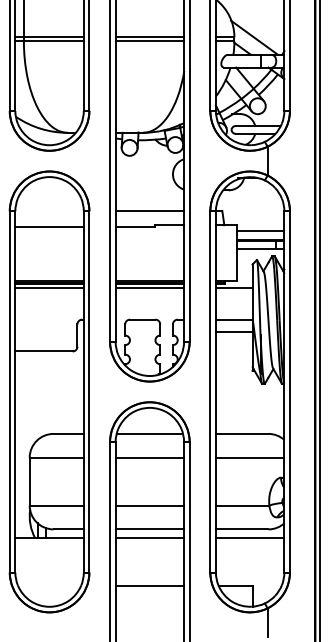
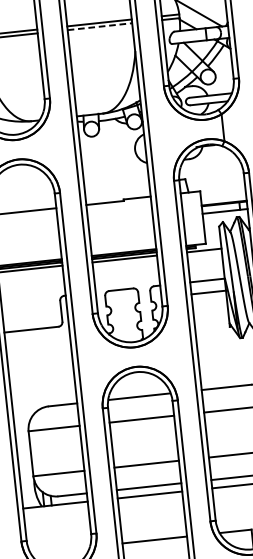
line: (150, 41) -> (100, 26), solid -> dashed
line: (149, 210) -> (116, 186), removed
line: (260, 230) -> (223, 193), removed

